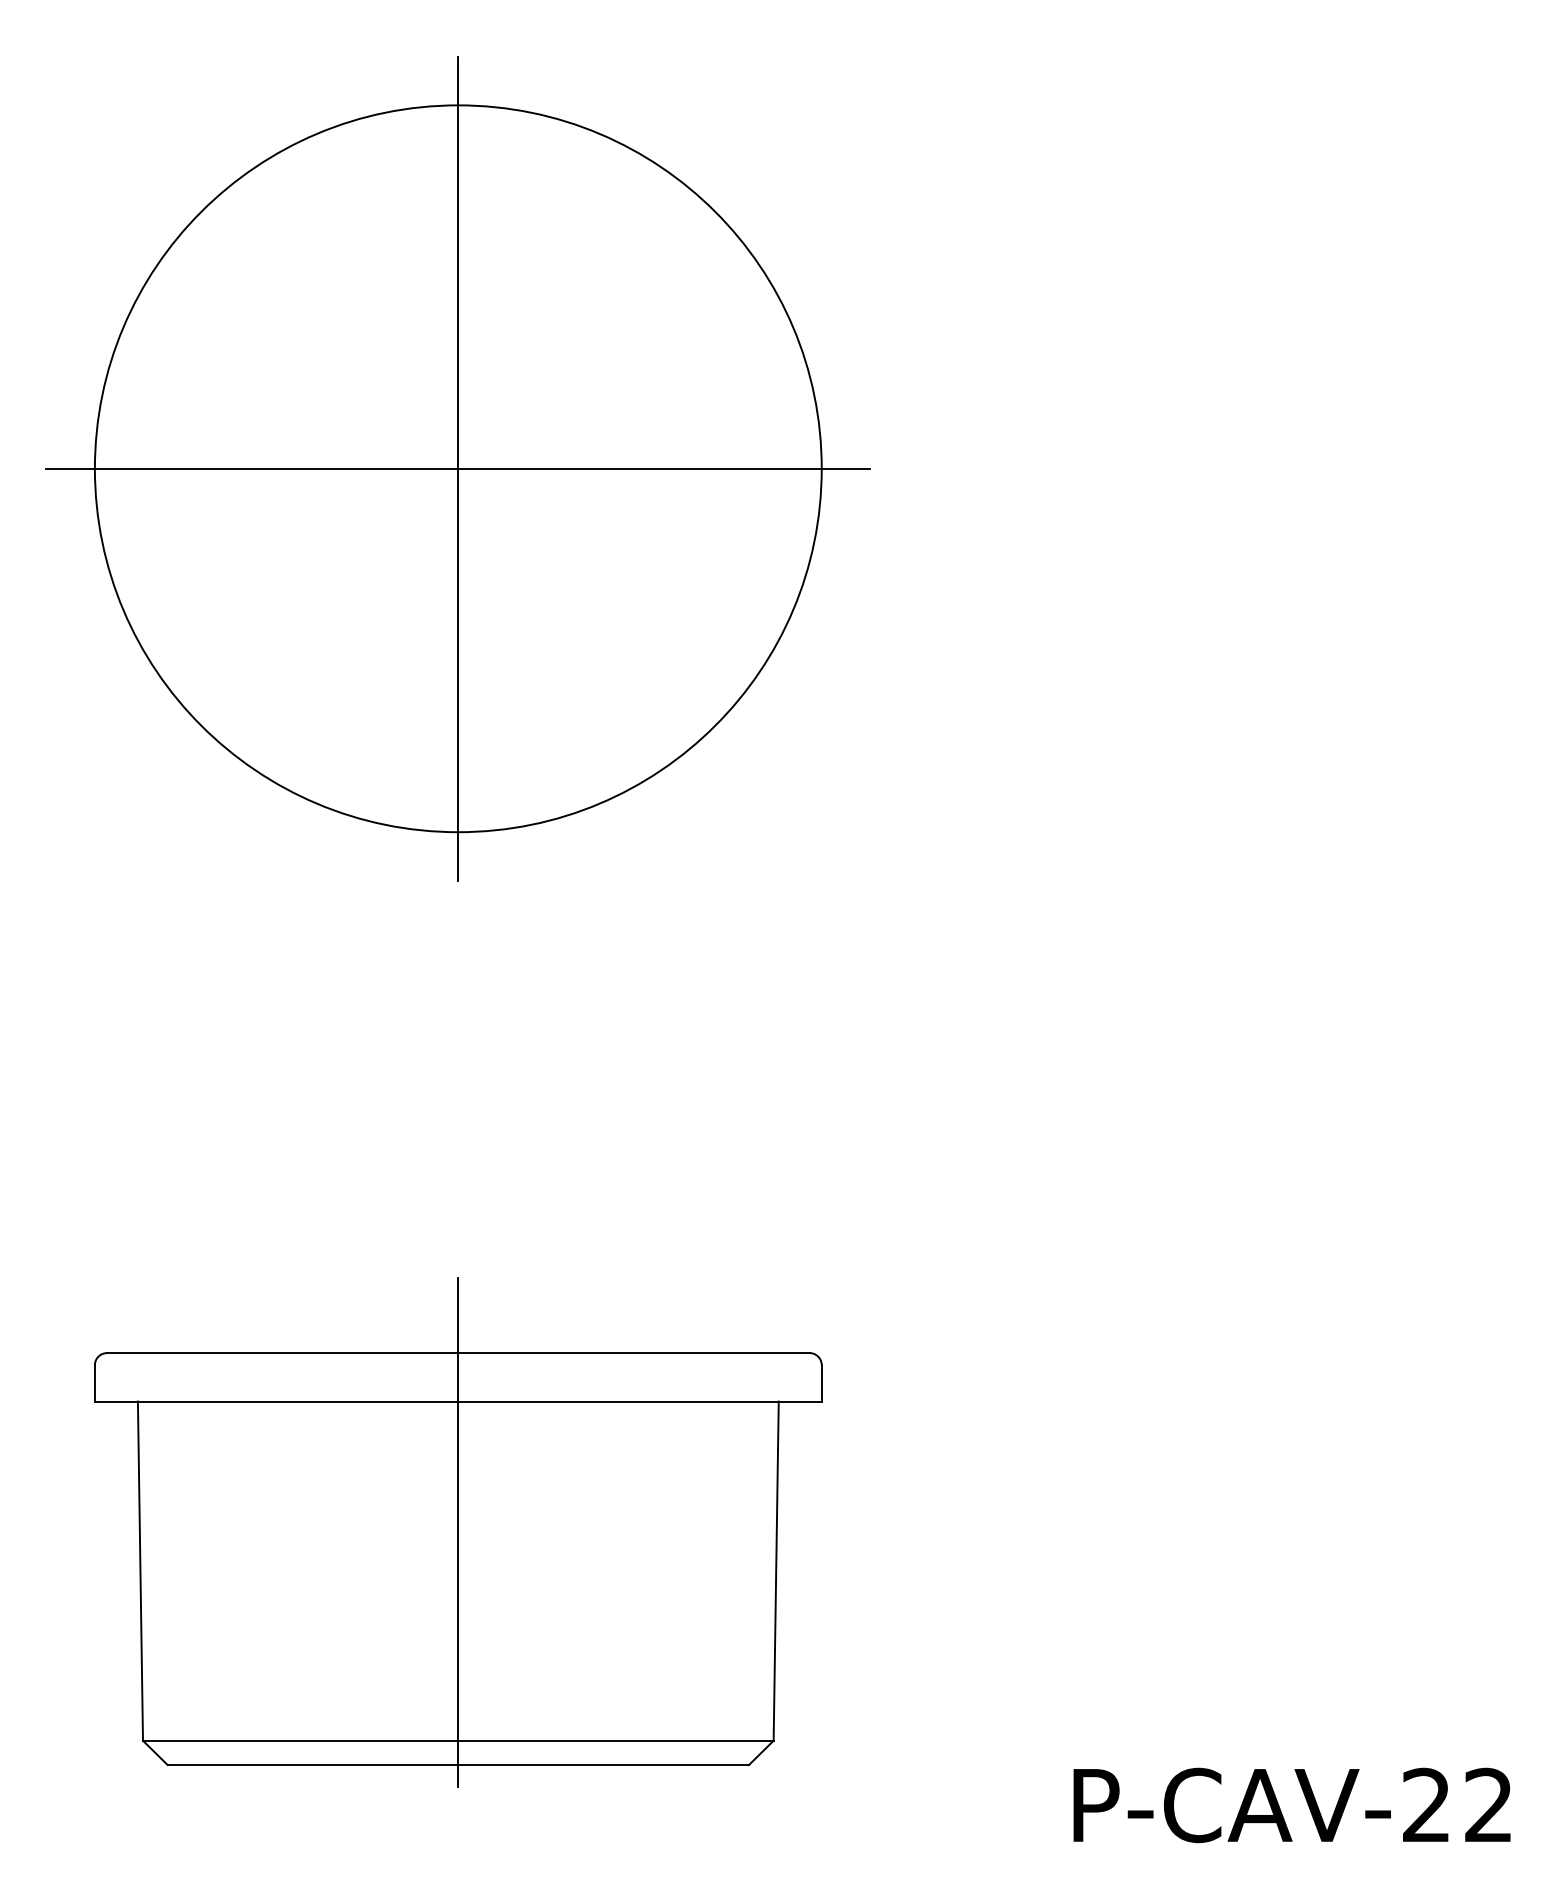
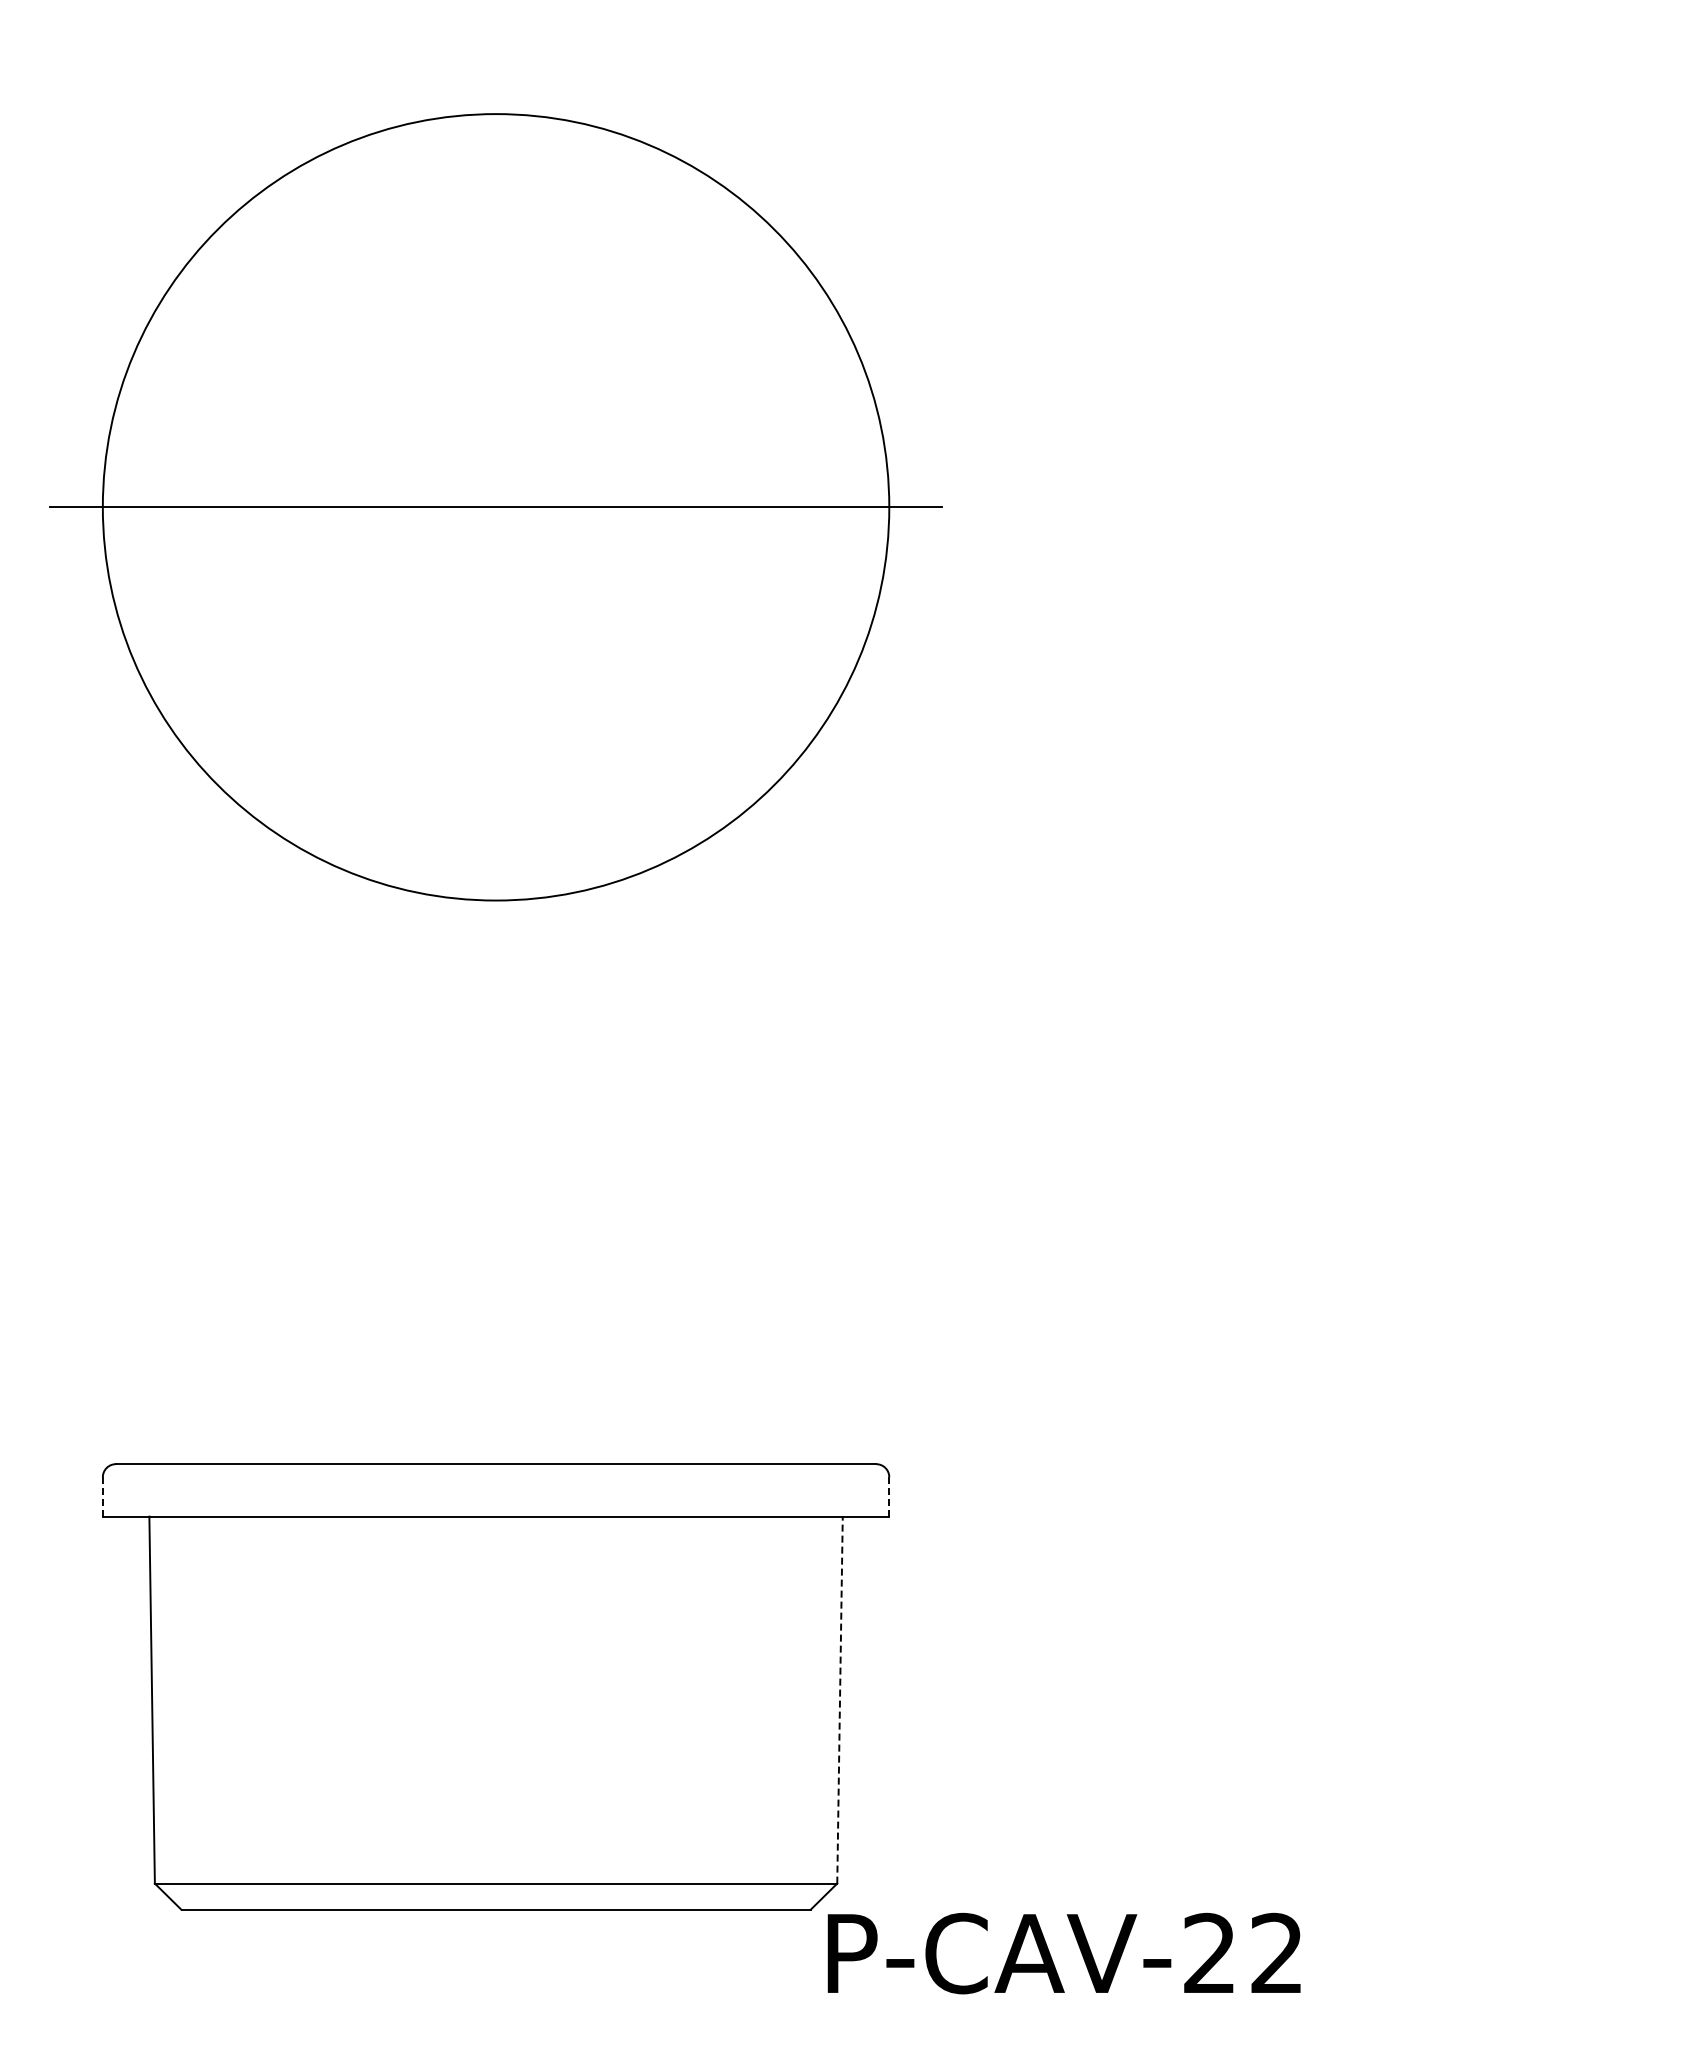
line: (458, 468) -> (496, 506), removed
line: (94, 1382) -> (102, 1496), solid -> dashed
line: (821, 1382) -> (889, 1496), solid -> dashed
line: (458, 1531) -> (496, 1657), removed
line: (776, 1571) -> (840, 1700), solid -> dashed
text: (1291, 1805) -> (1063, 1953), moved

